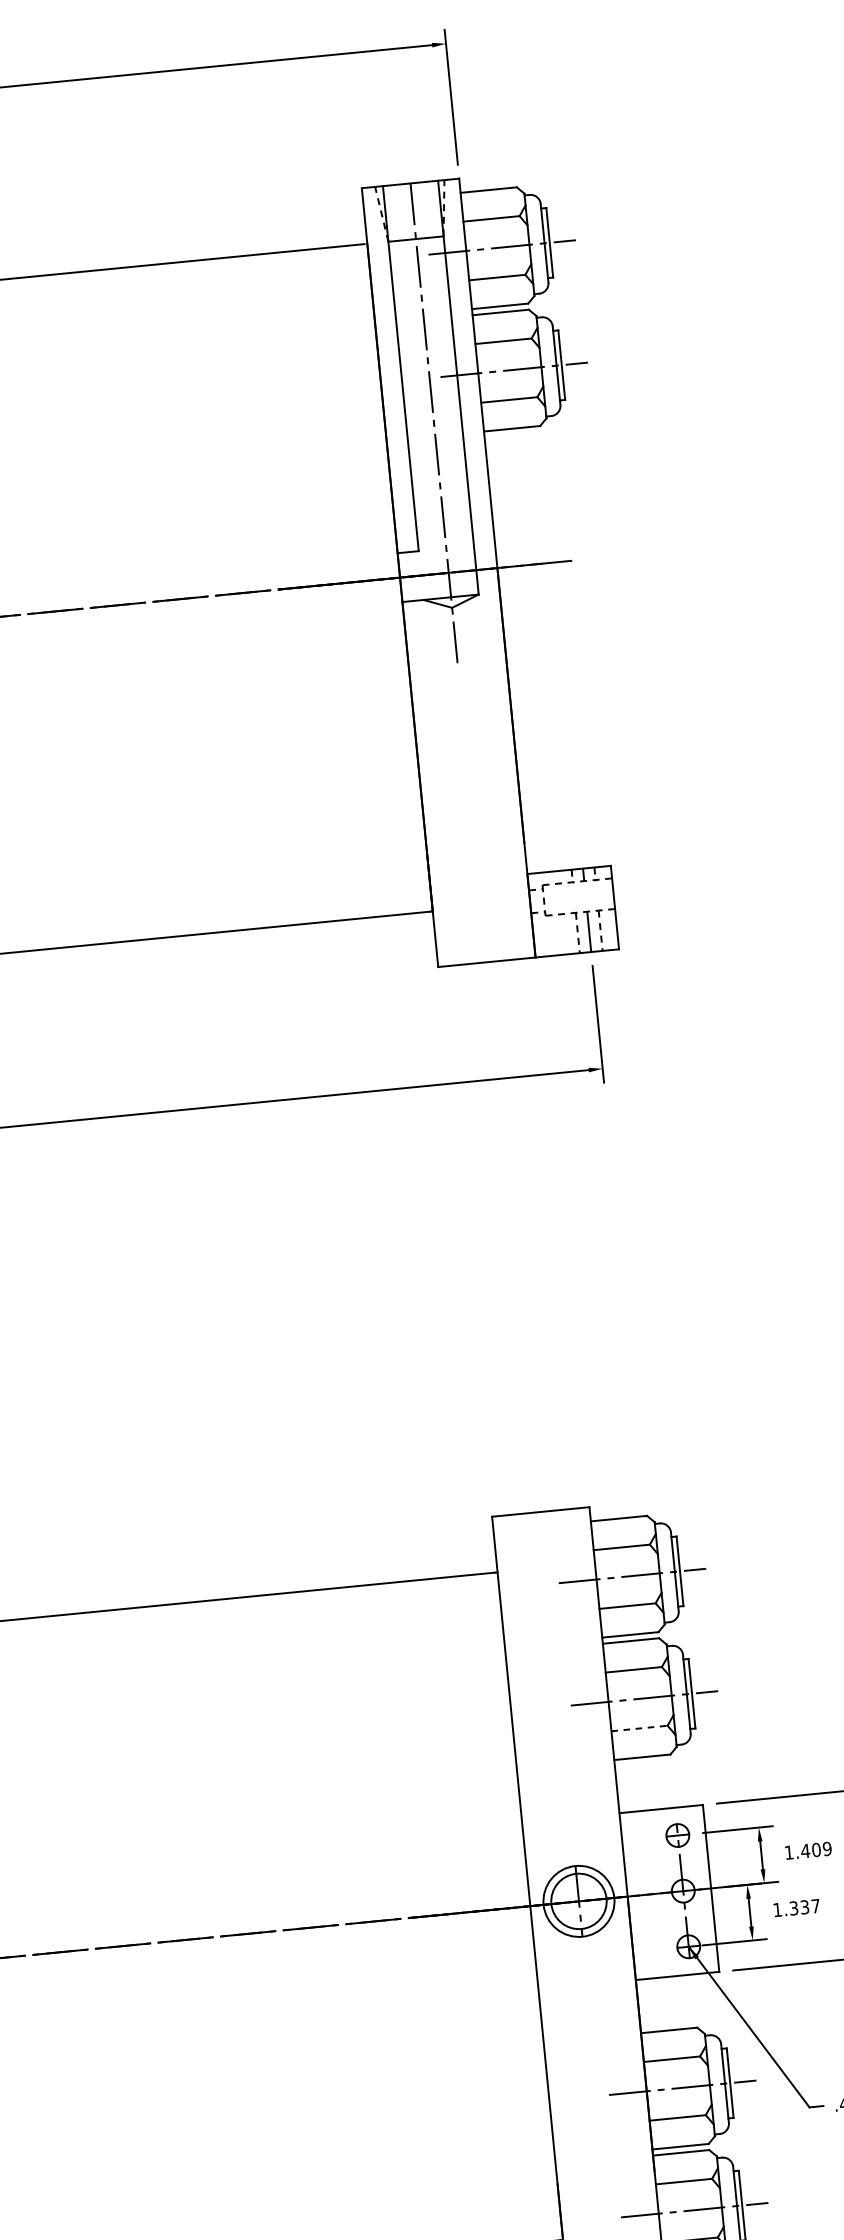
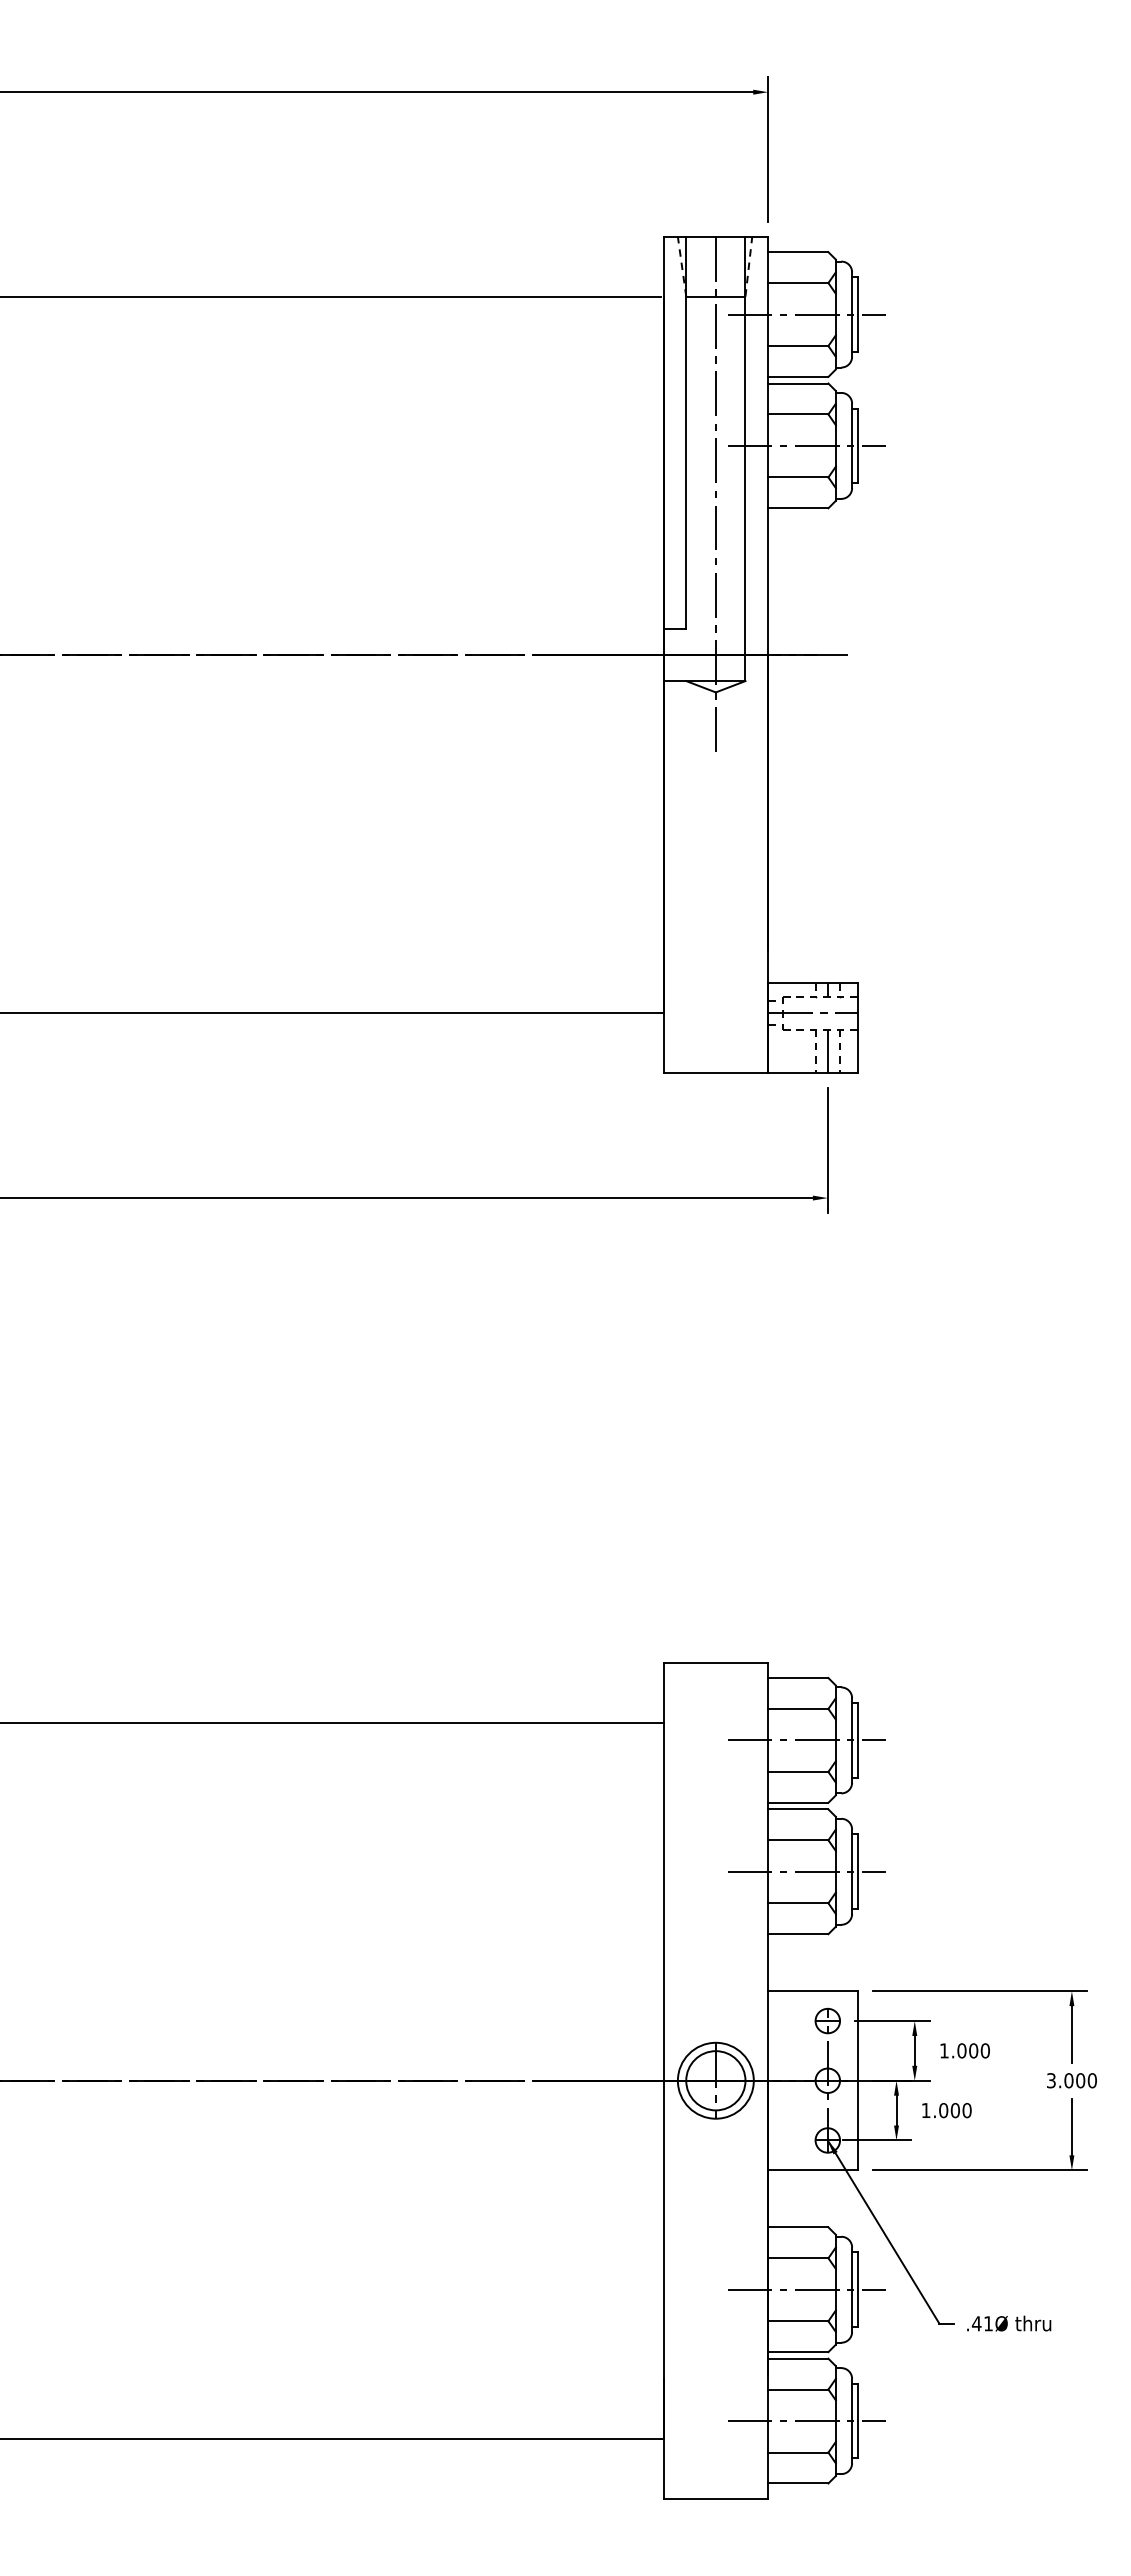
line: (571, 898) -> (812, 1013), added
line: (639, 1728) -> (798, 1903), dashed -> solid
text: (816, 1849) -> (973, 2050), 1.409 -> 1.000
text: (804, 1907) -> (955, 2110), 1.337 -> 1.000

